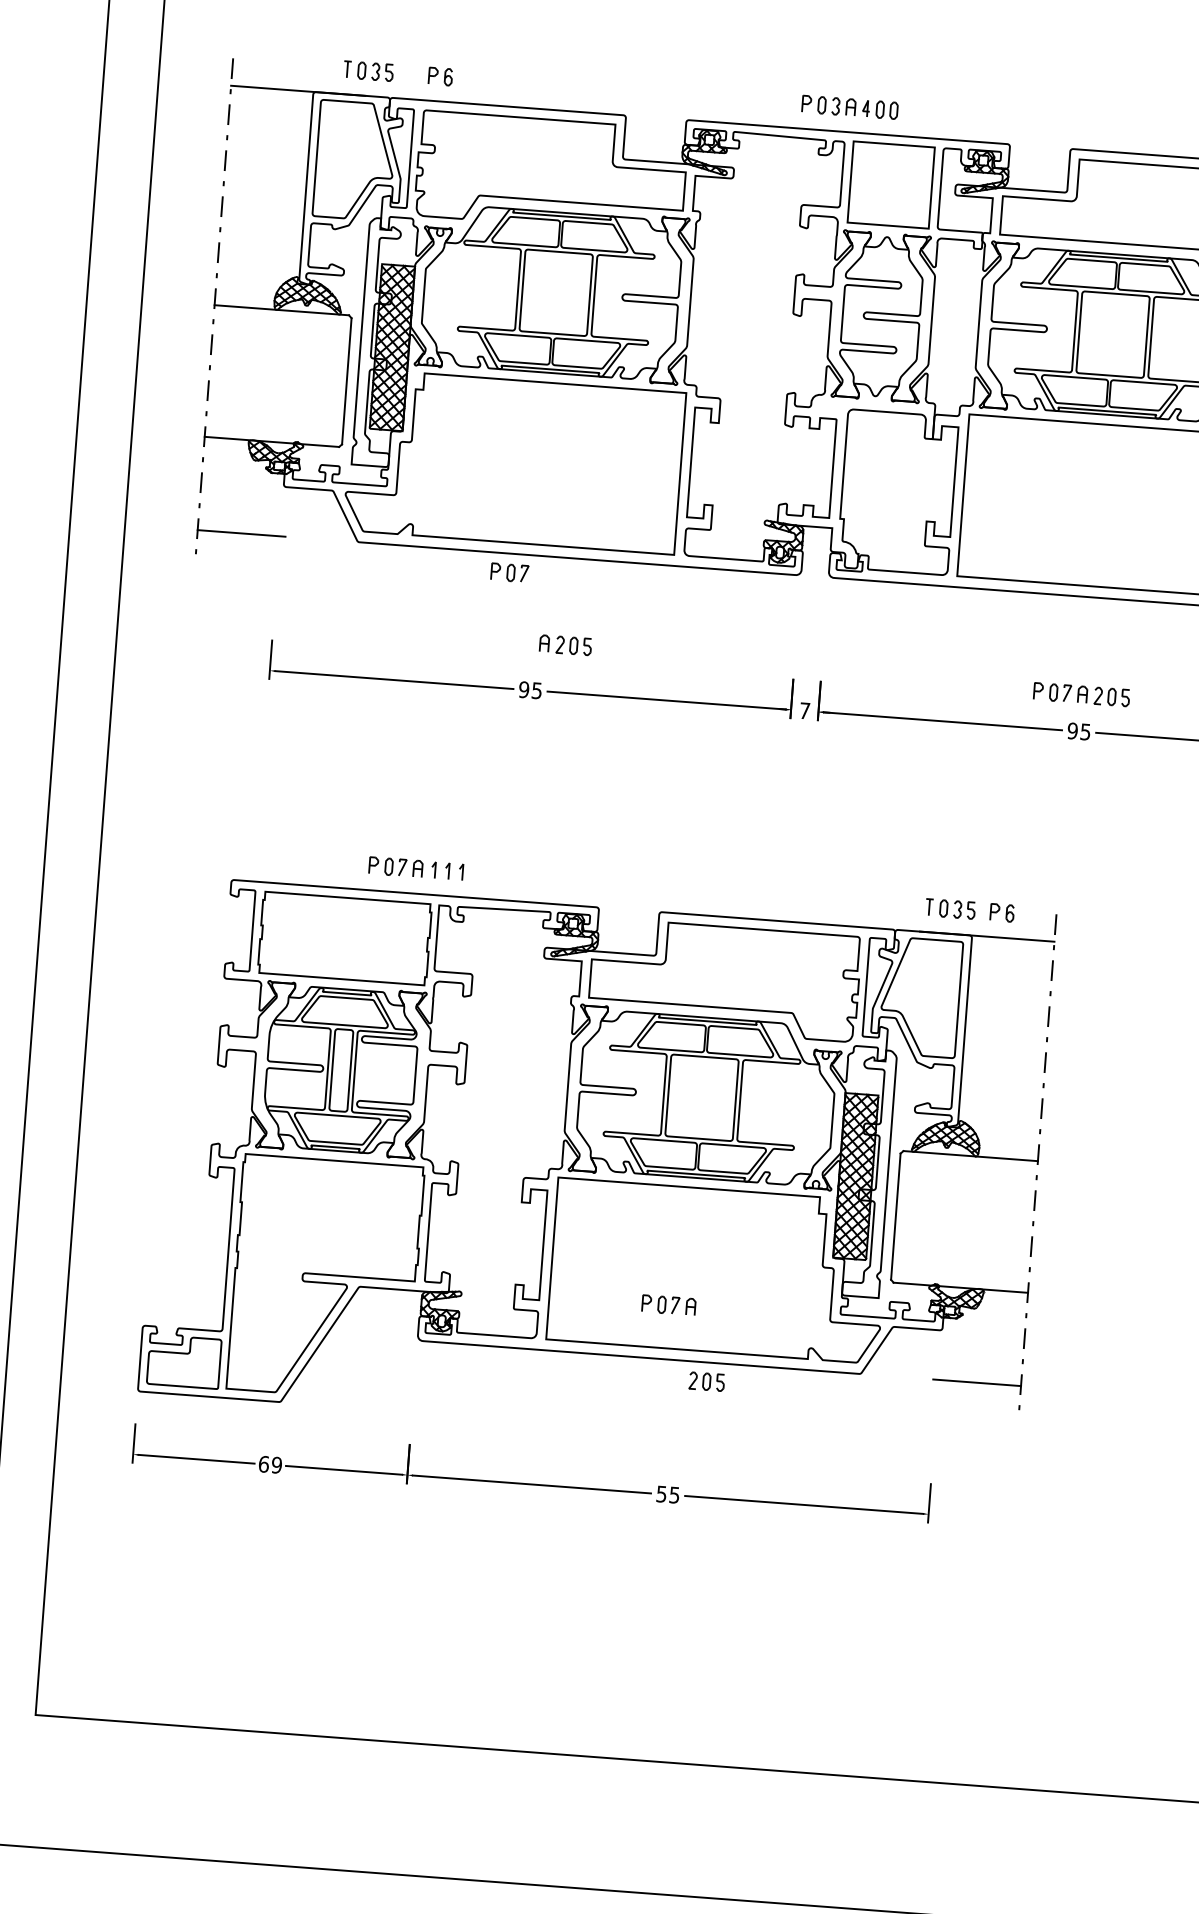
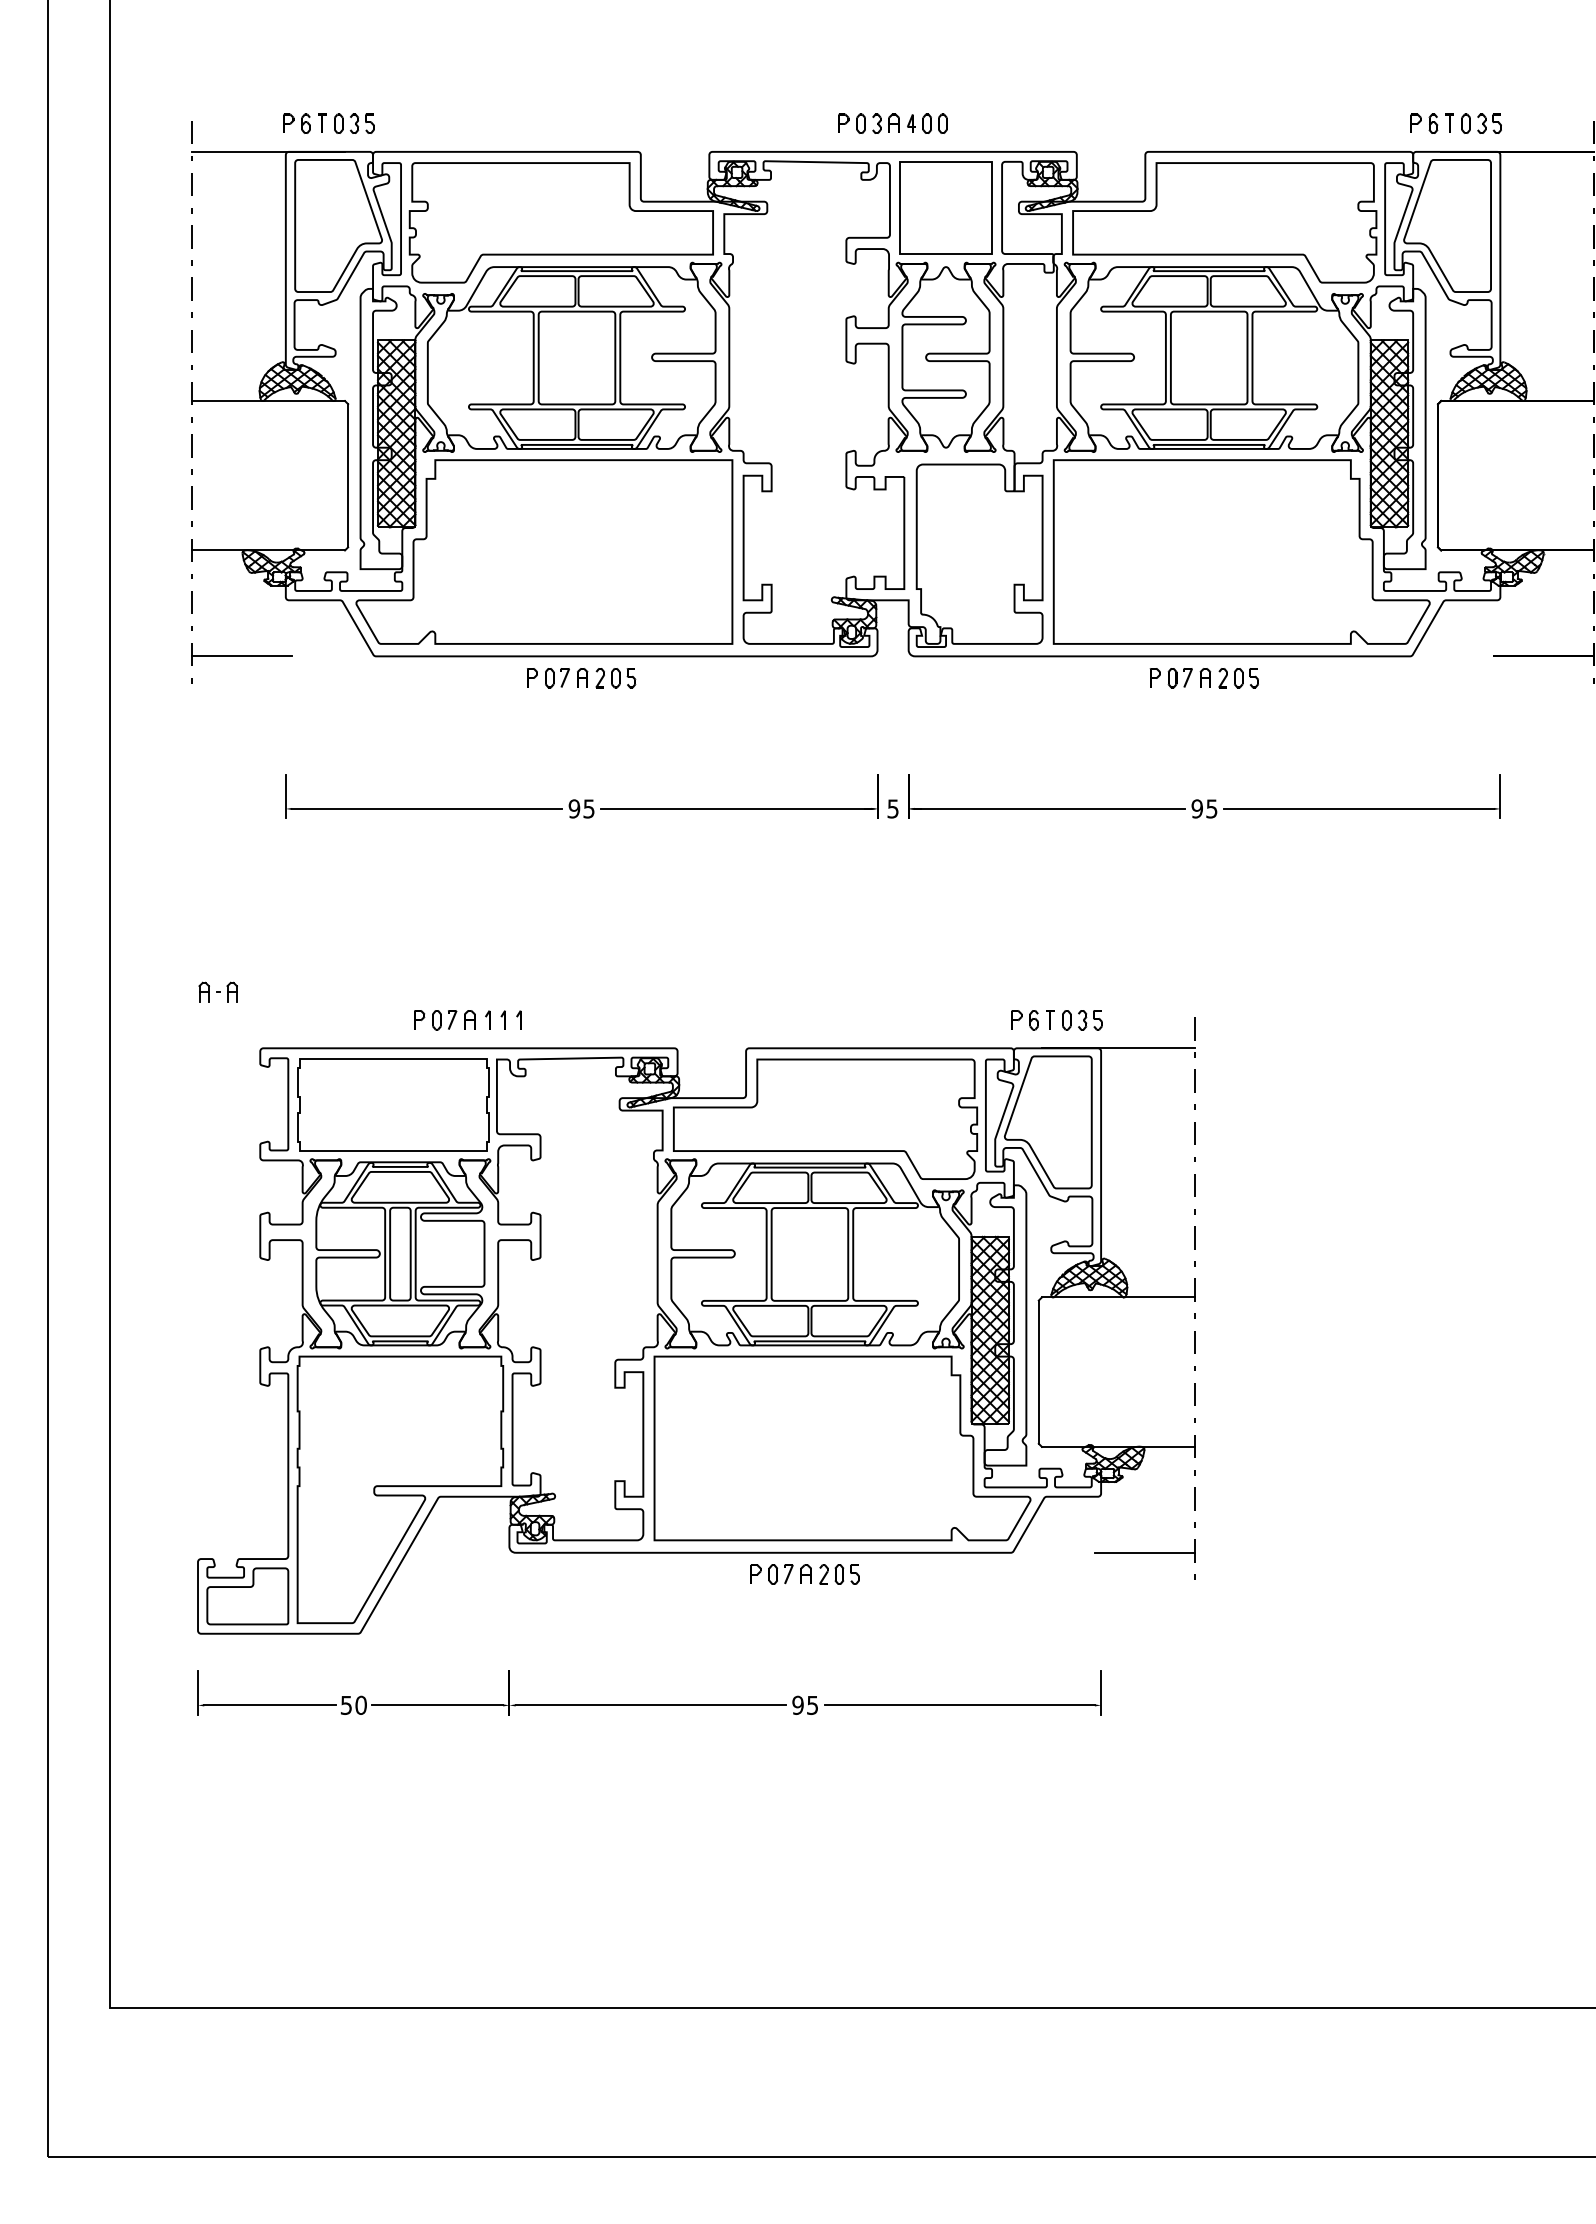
part: (440, 76) -> (296, 123), moved
part: (565, 645) -> (606, 678), moved
part: (1080, 694) -> (1203, 678), moved
text: (804, 710) -> (892, 808), 7 -> 5
part: (197, 826) -> (217, 991), added
part: (1001, 913) -> (1024, 1020), moved
part: (668, 1305) -> (780, 1574), moved
text: (270, 1464) -> (353, 1704), 69 -> 50
text: (661, 1493) -> (797, 1704), 55 -> 95

